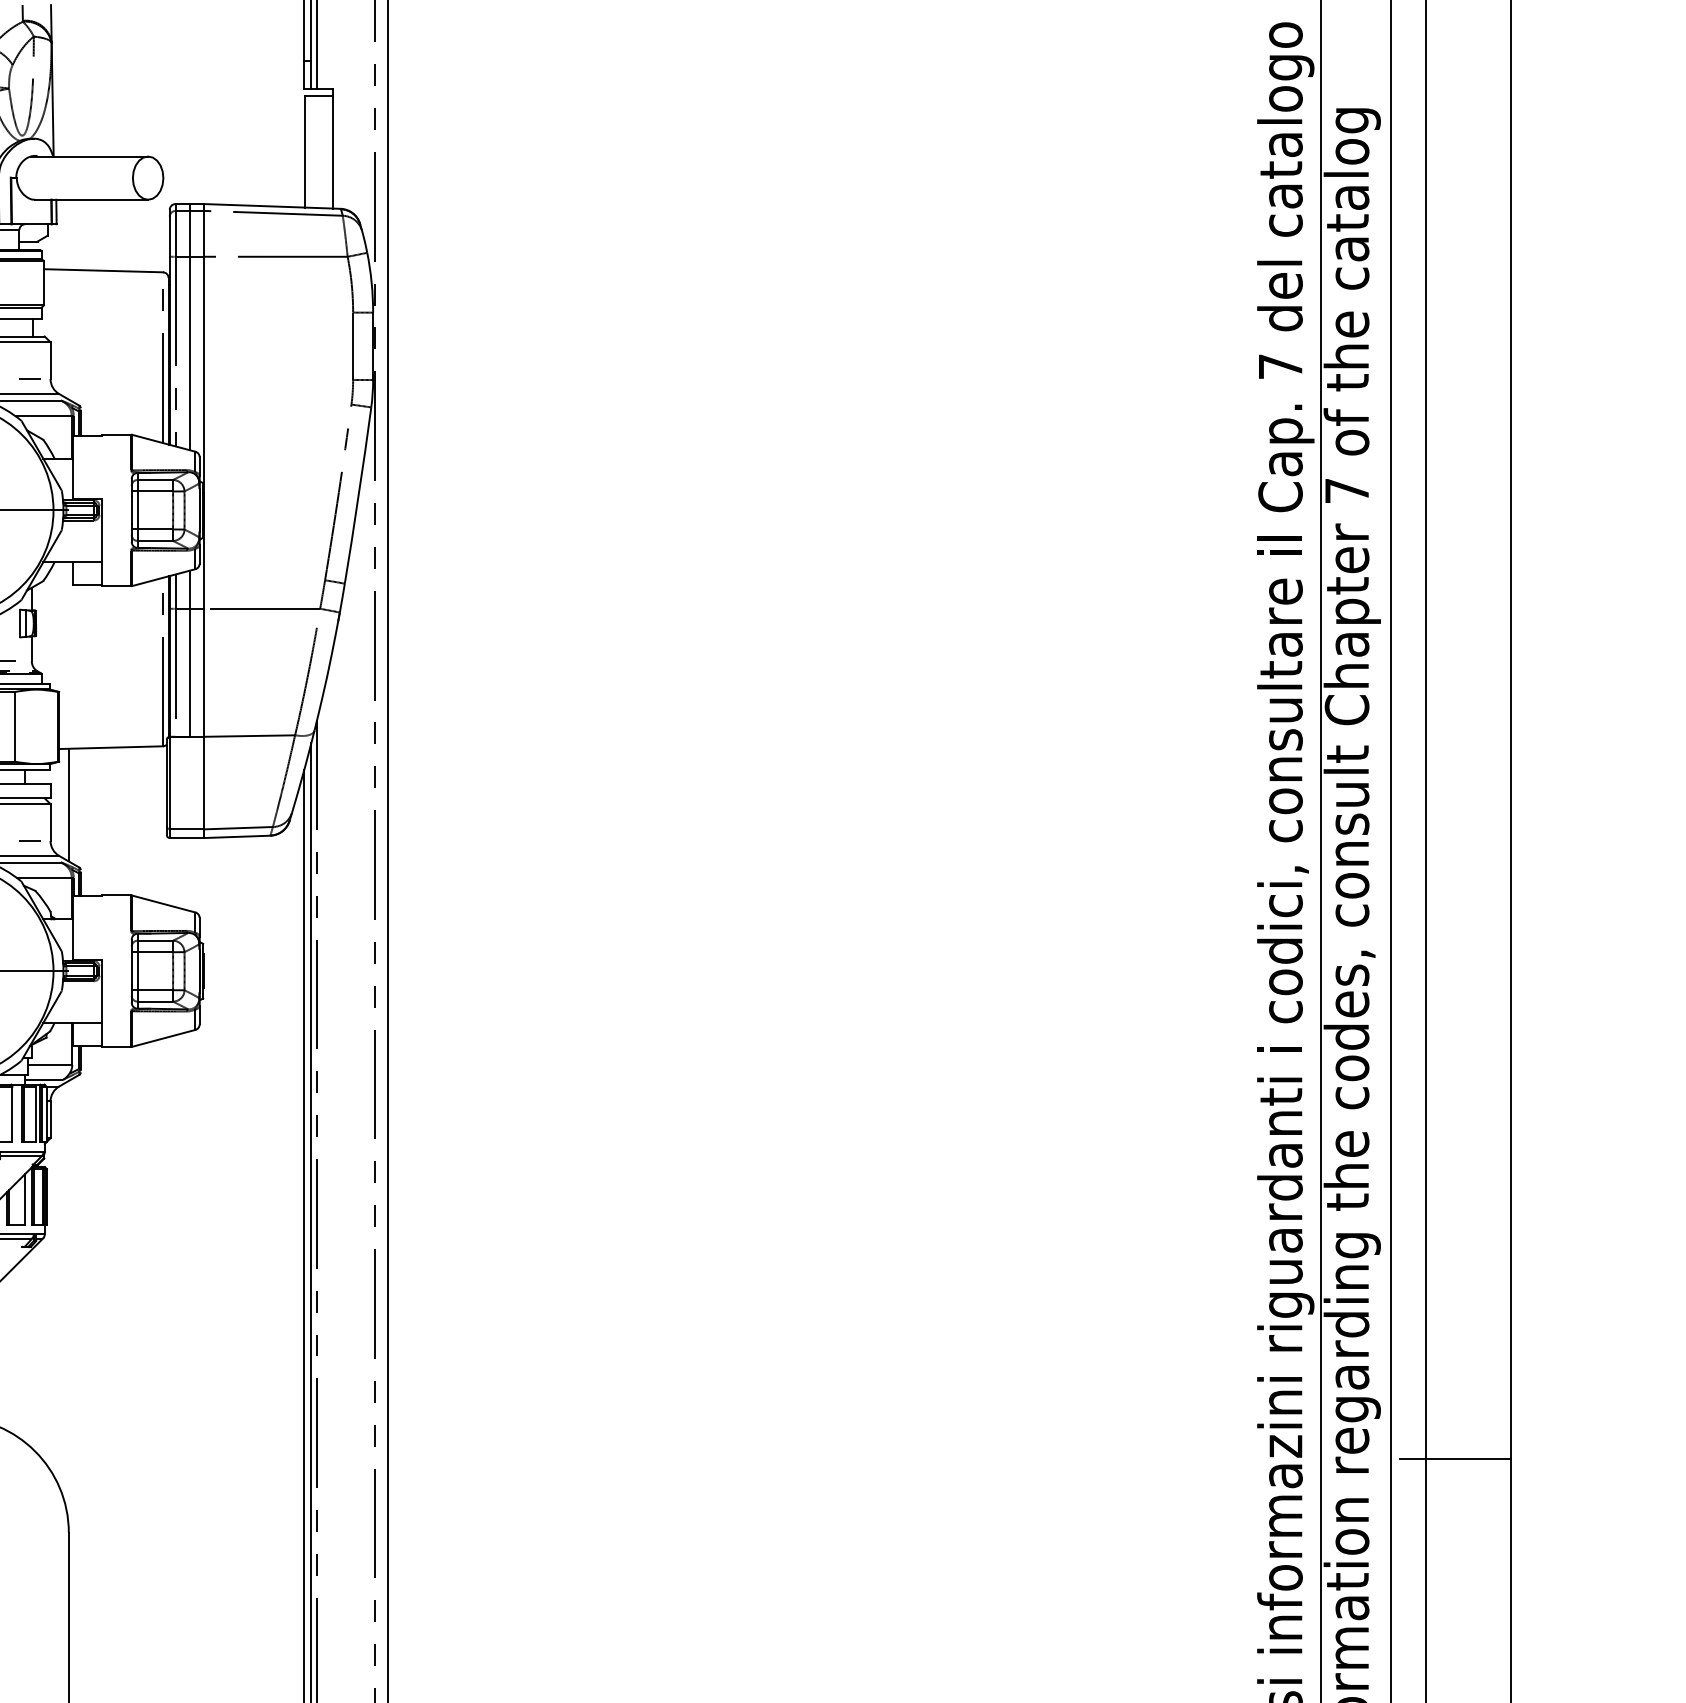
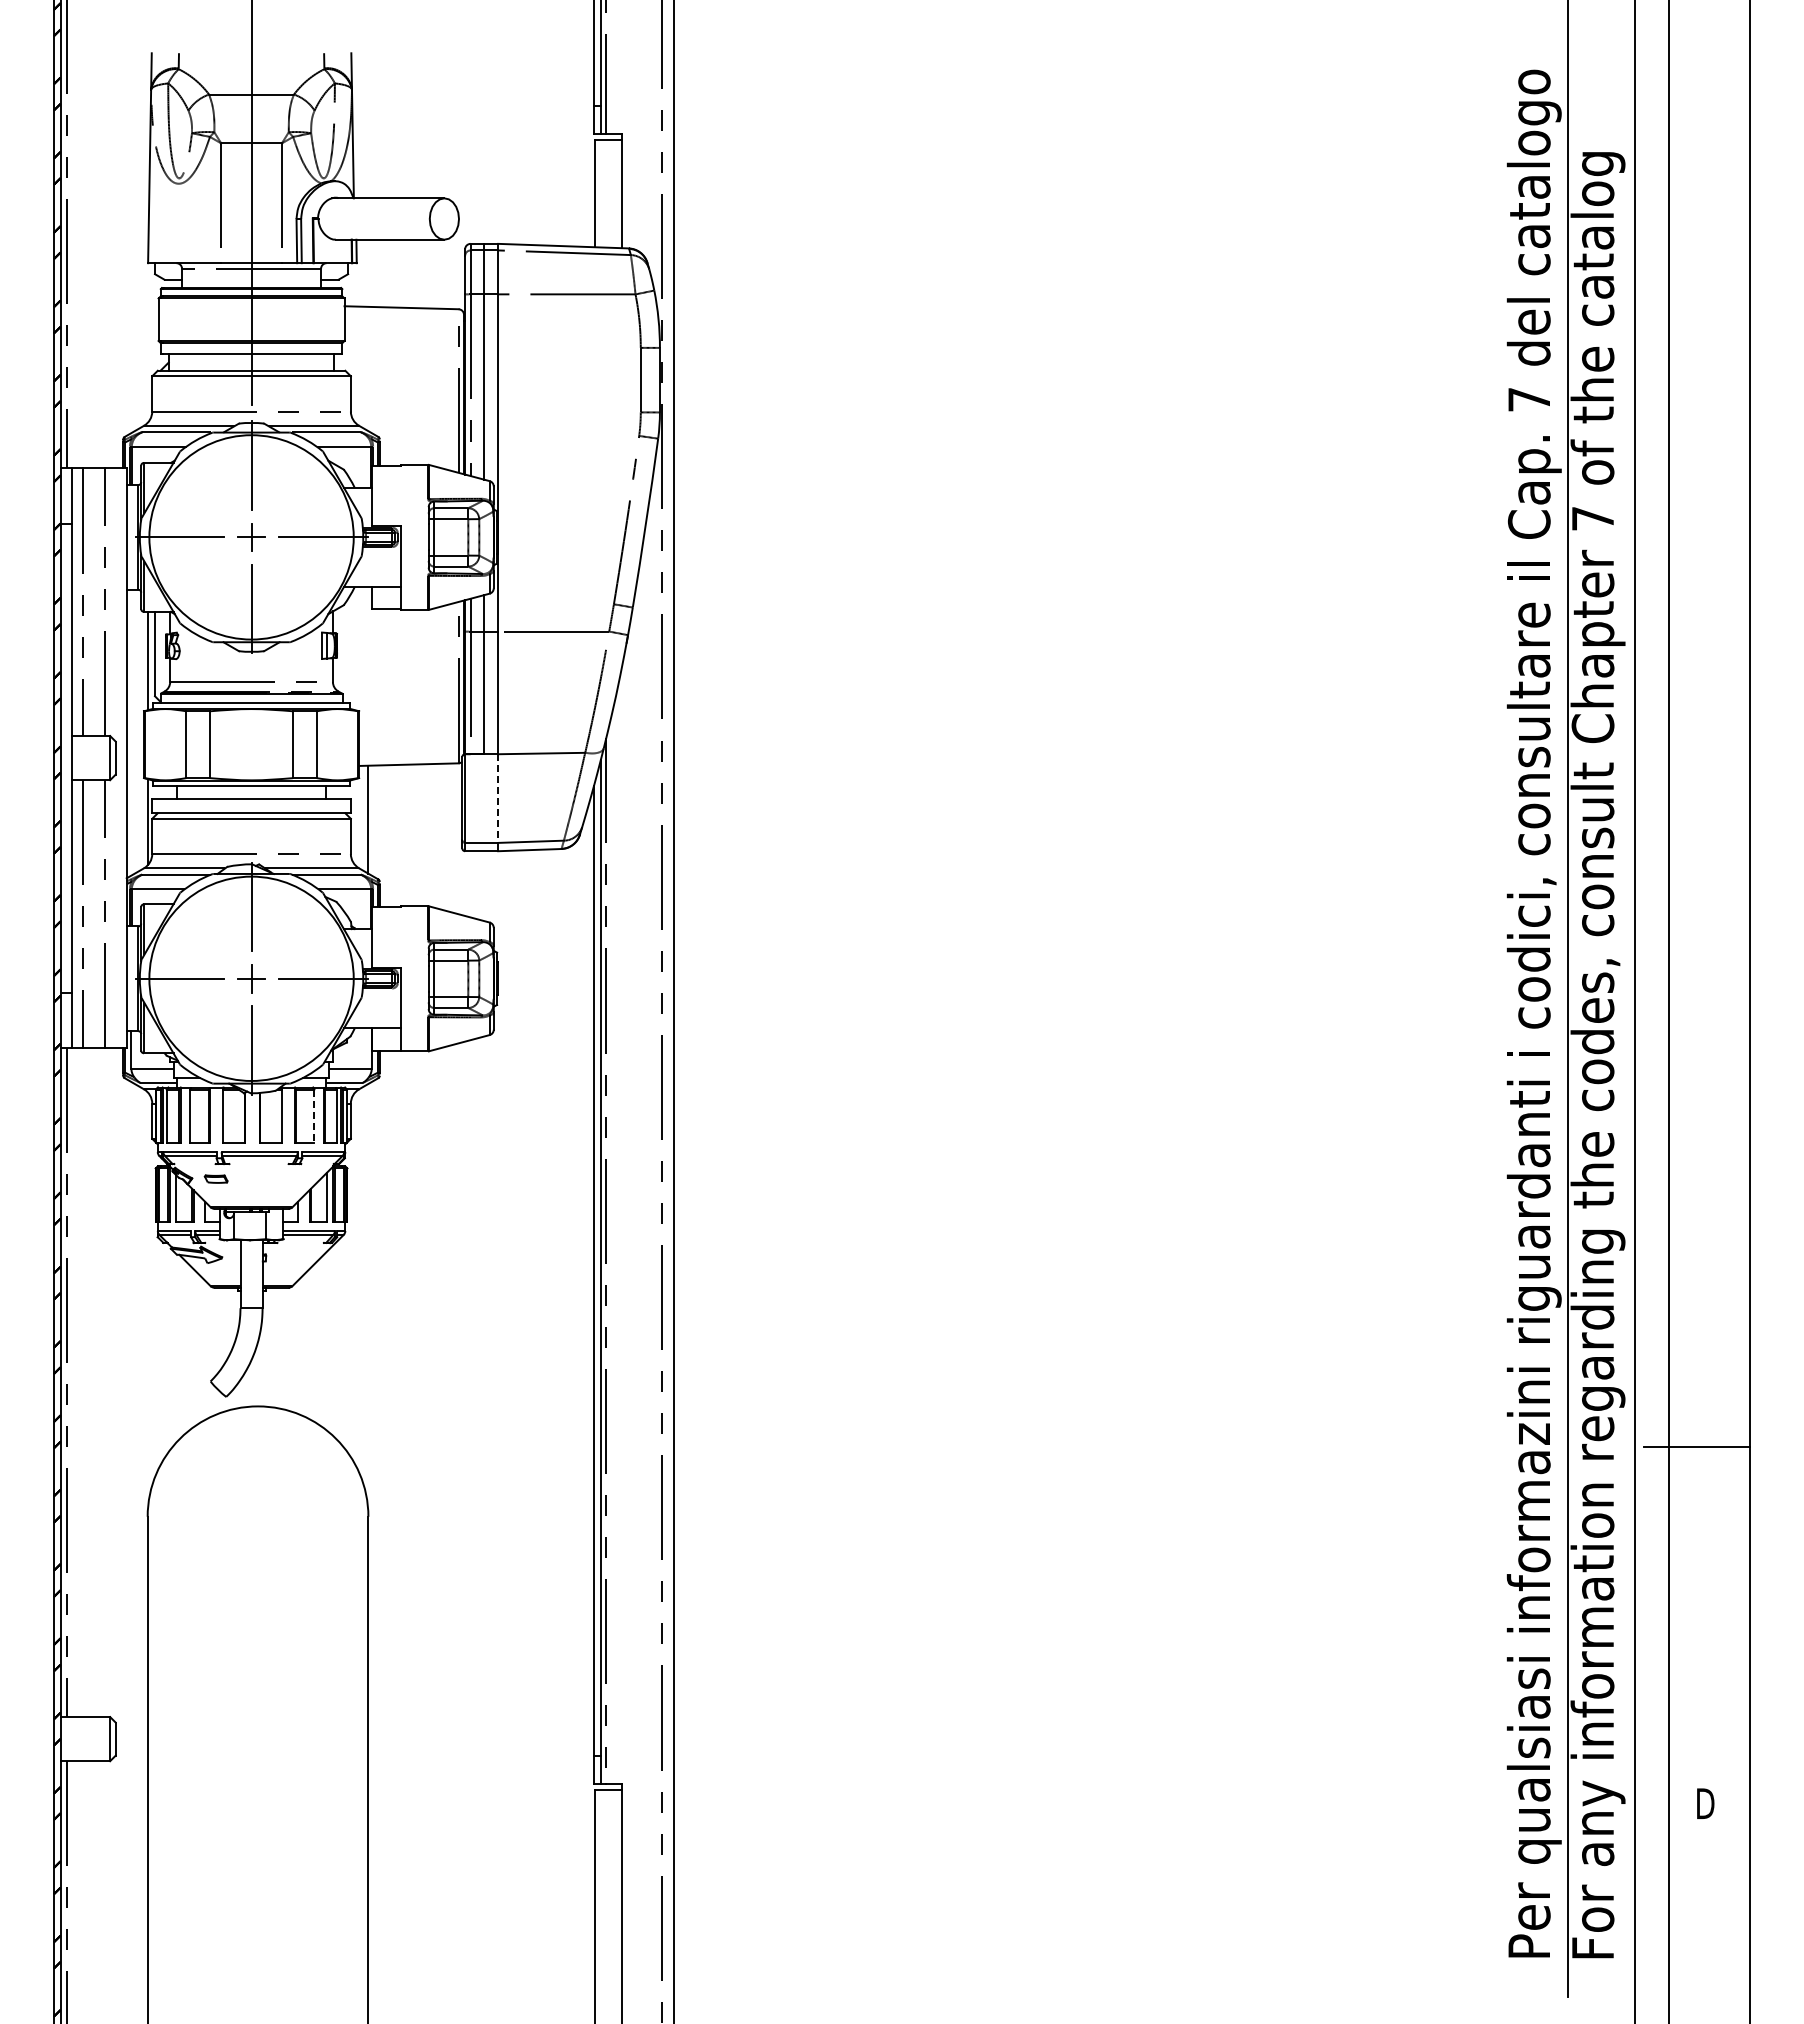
line: (204, 784) -> (498, 799), solid -> dashed
line: (12, 1114) -> (314, 1116), solid -> dashed

